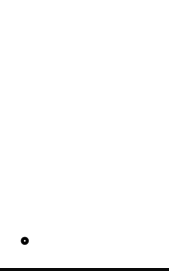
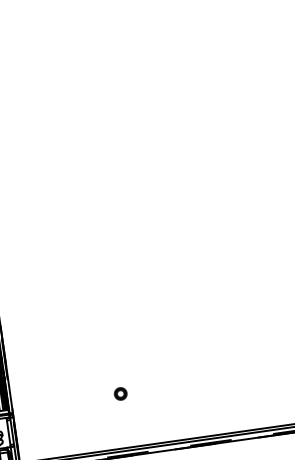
part: (24, 240) -> (120, 393), moved

